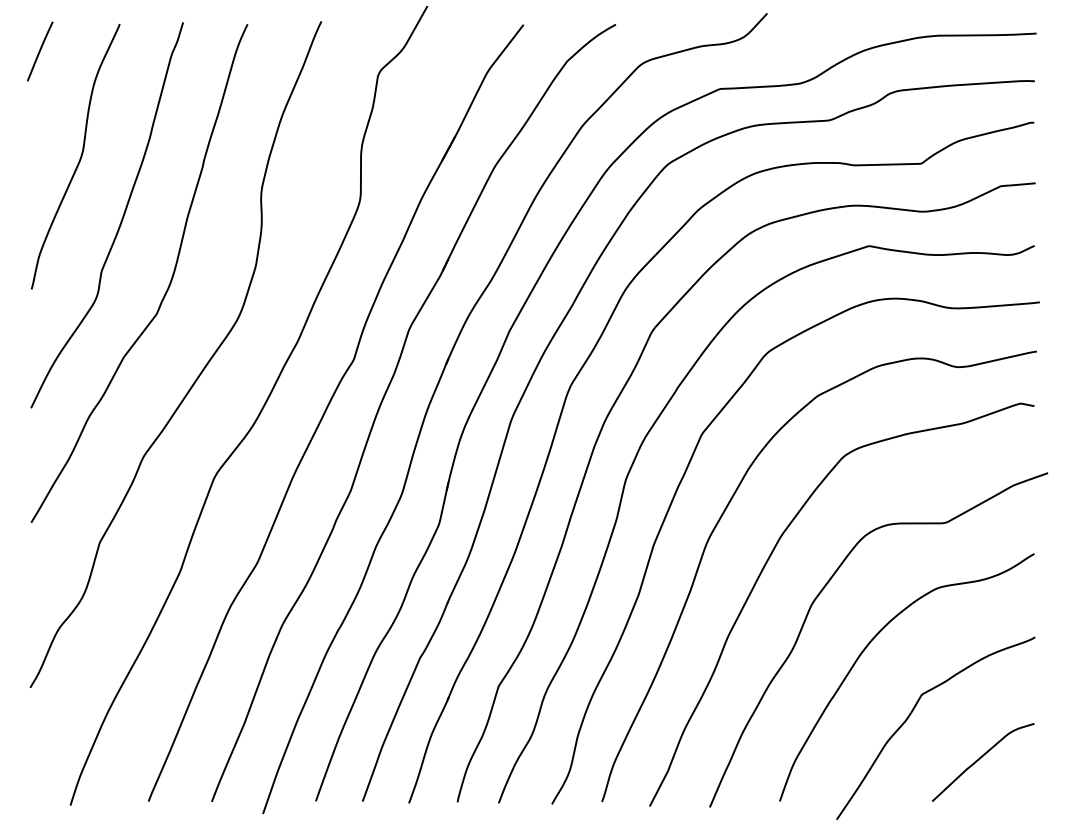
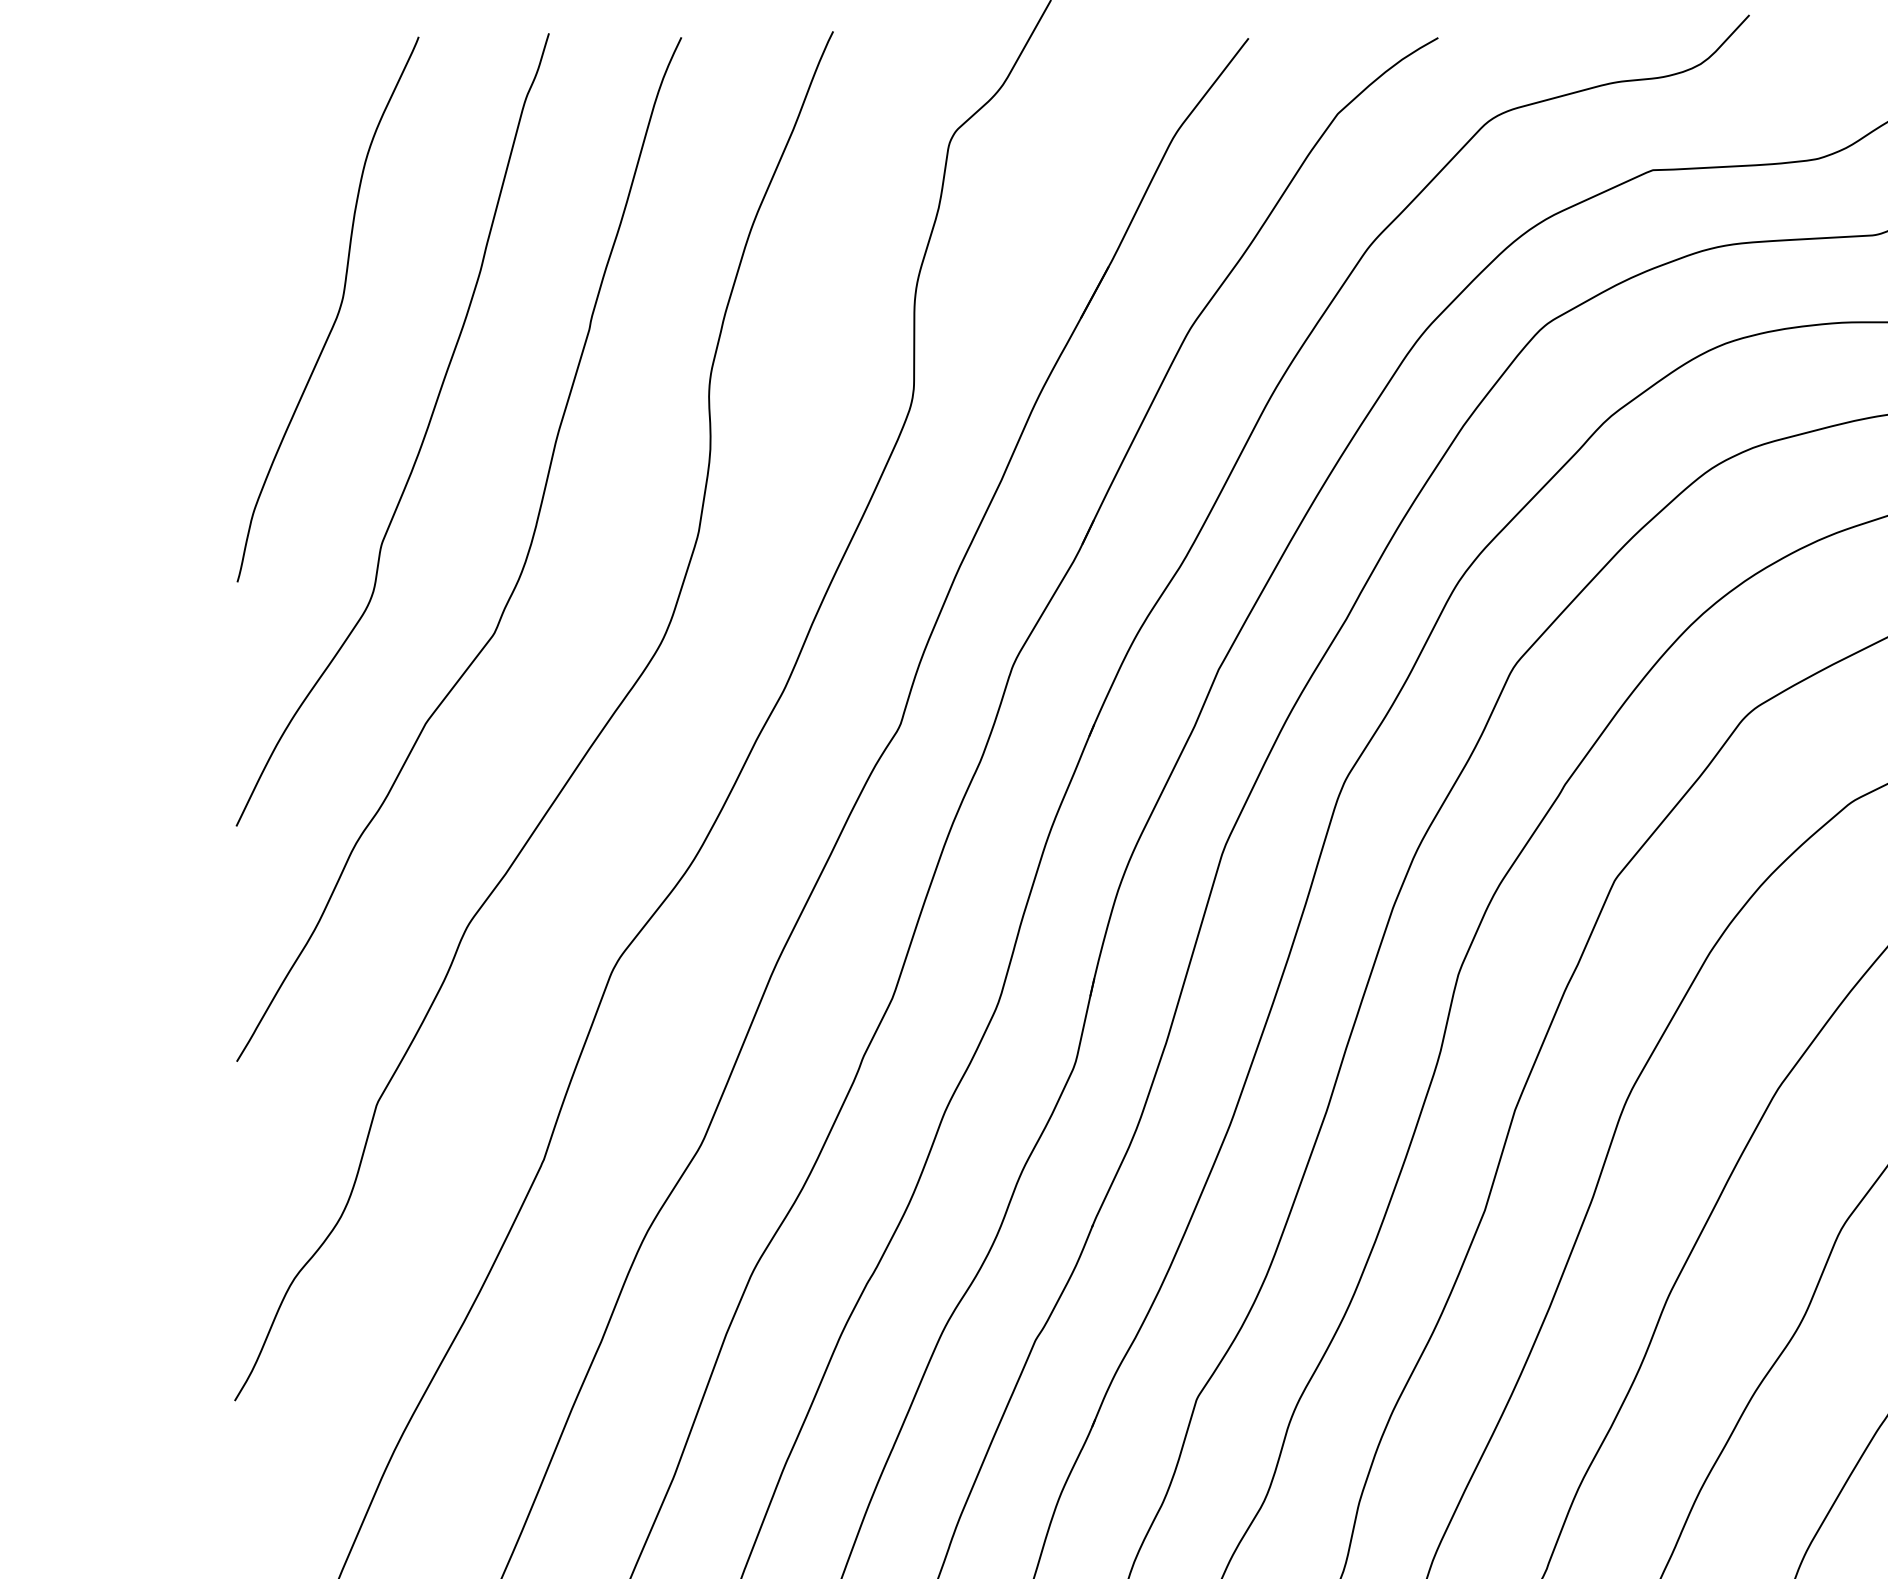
line: (39, 51) -> (253, 93), removed

